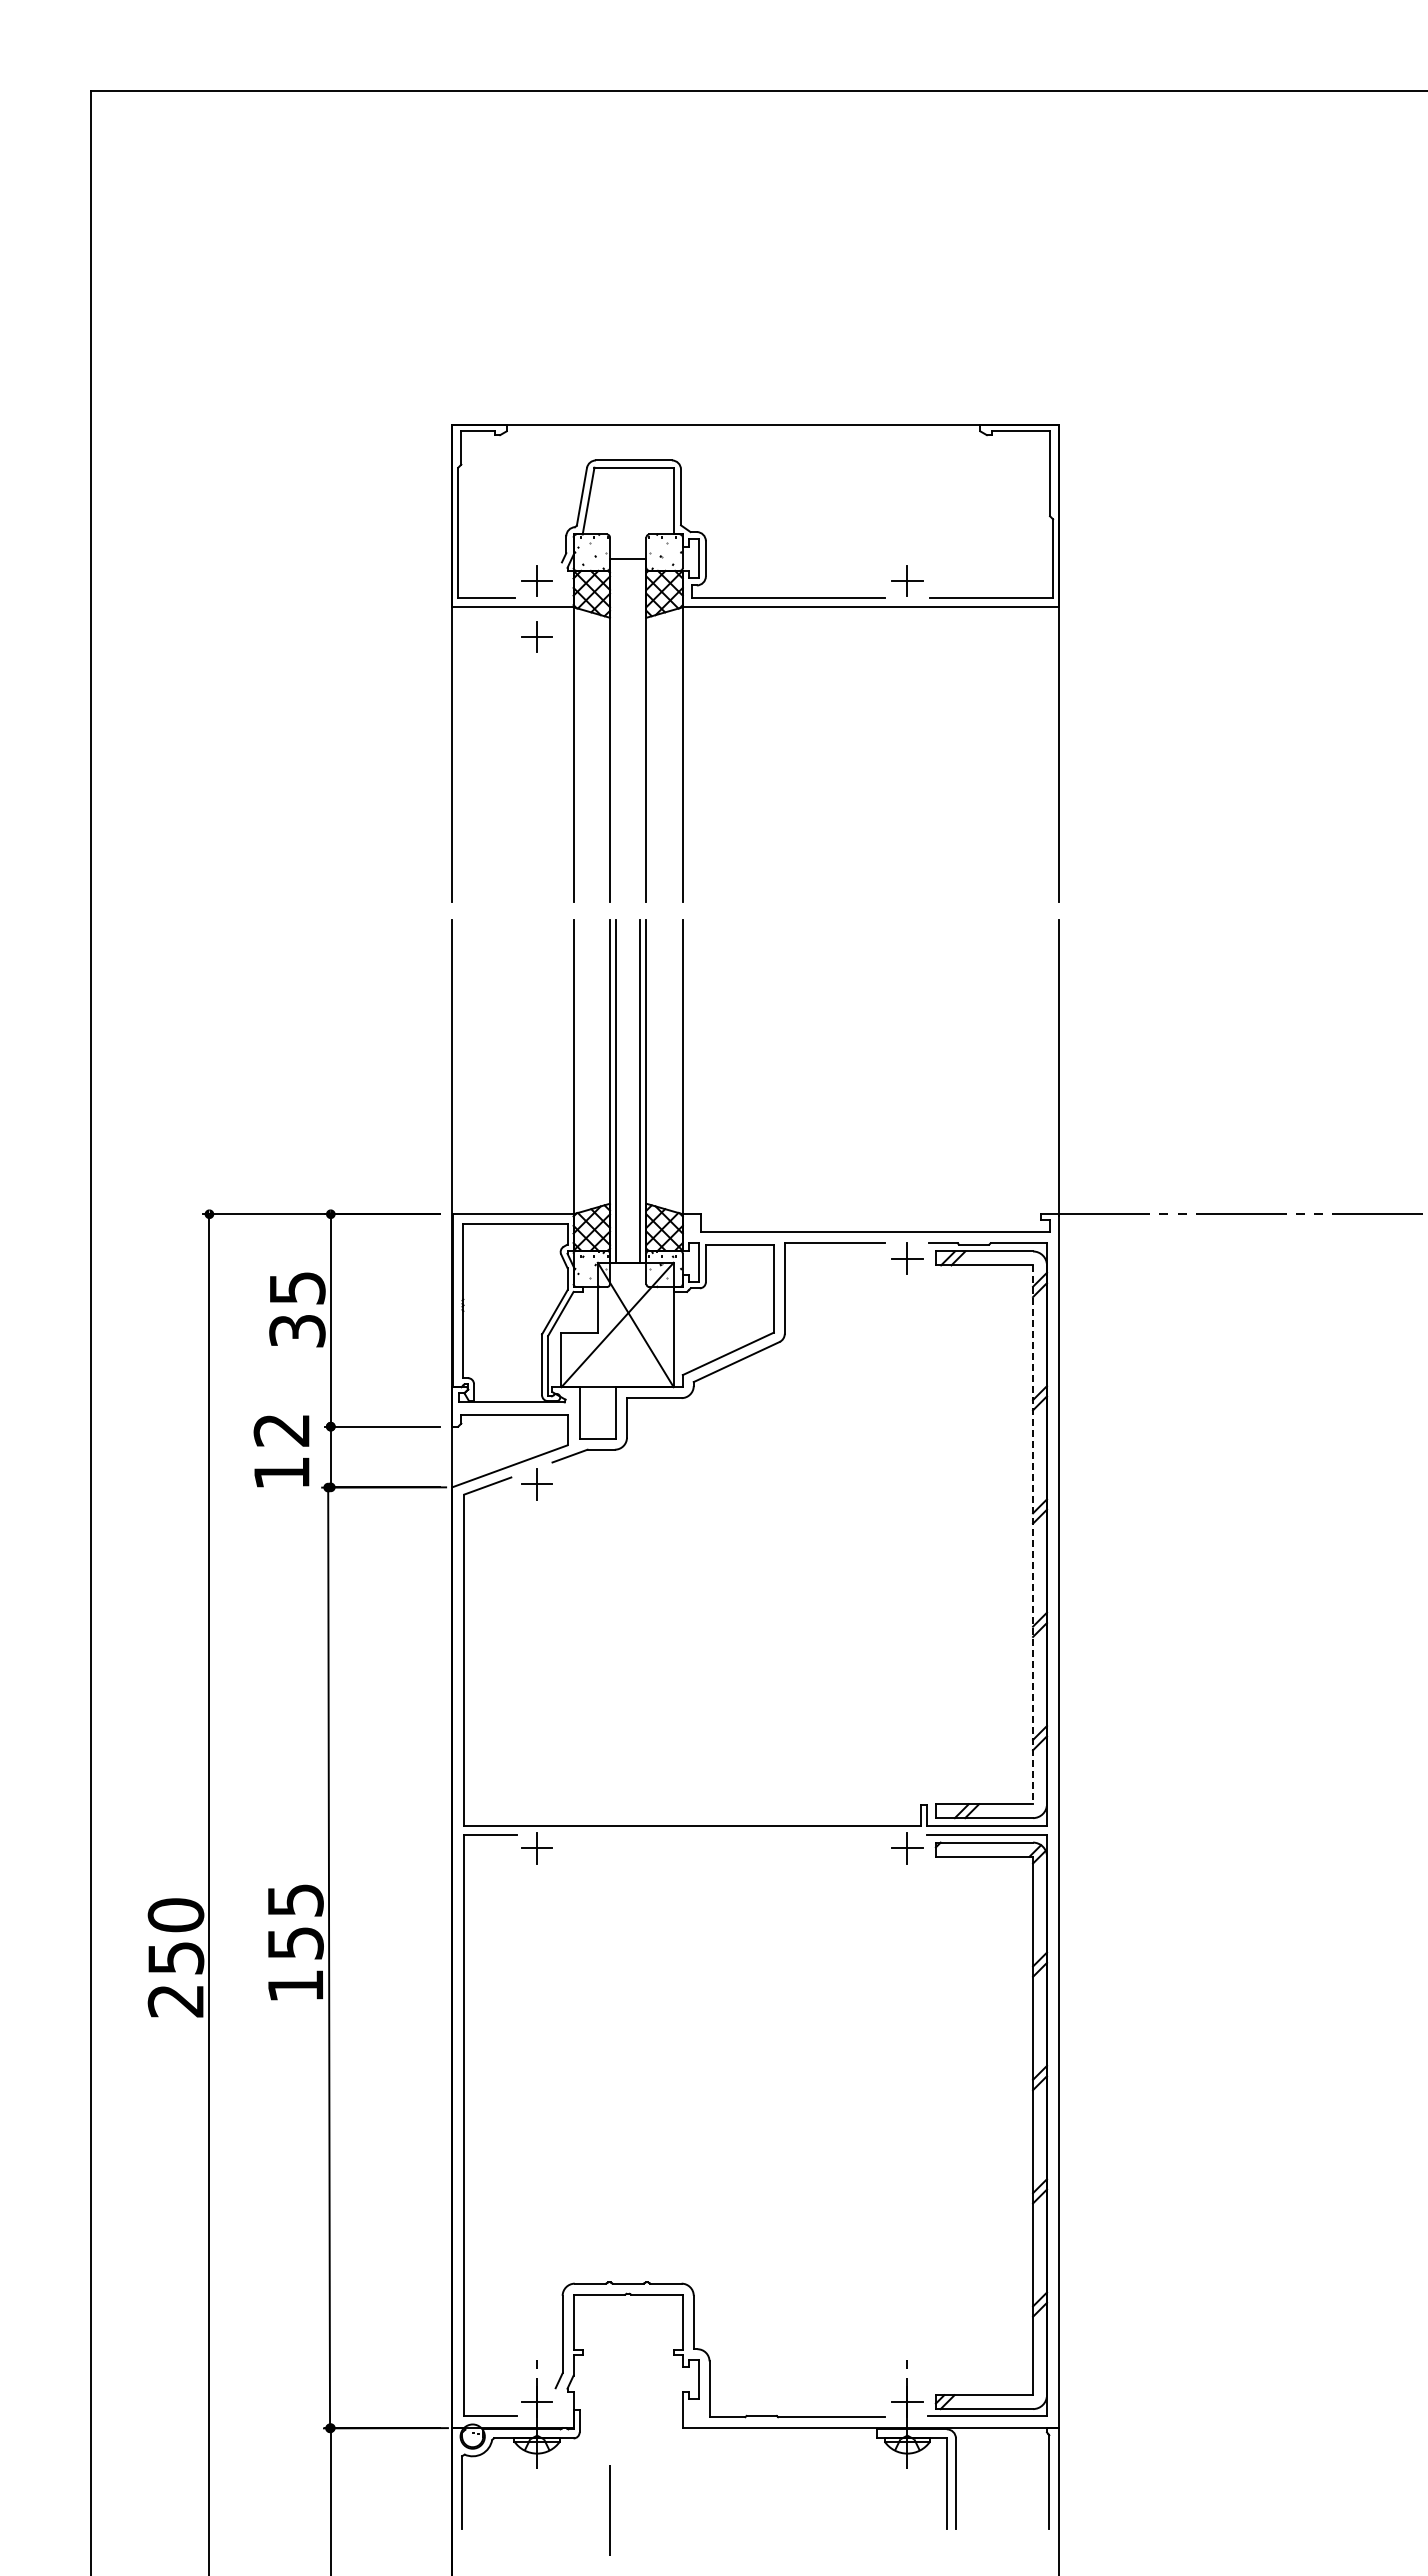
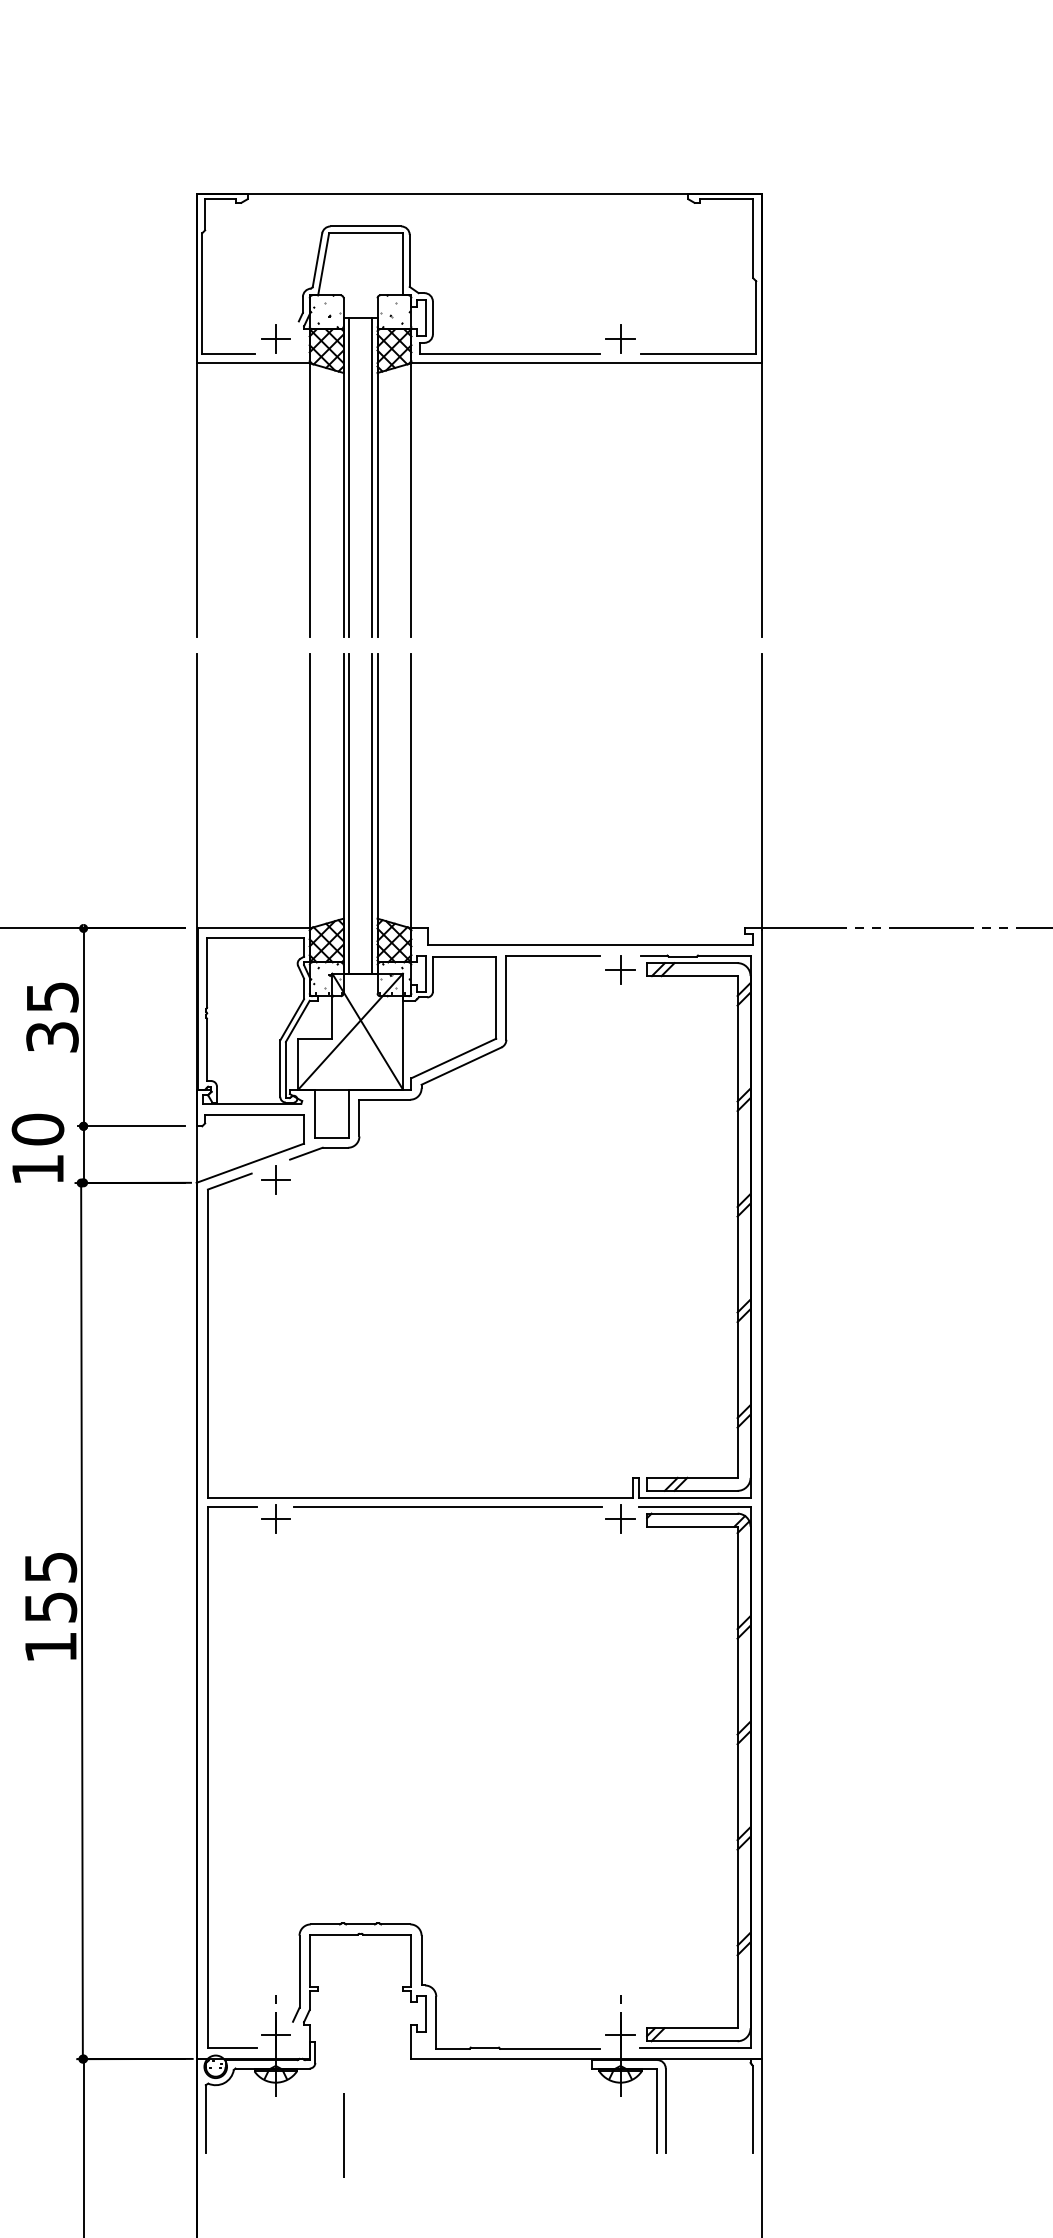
part: (536, 636) -> (275, 390), removed
line: (616, 729) -> (349, 477), added
line: (640, 729) -> (372, 477), added
text: (281, 1430) -> (37, 1129), 12 -> 10
line: (1033, 1535) -> (738, 1227), dashed -> solid
line: (722, 1835) -> (448, 1507), added

